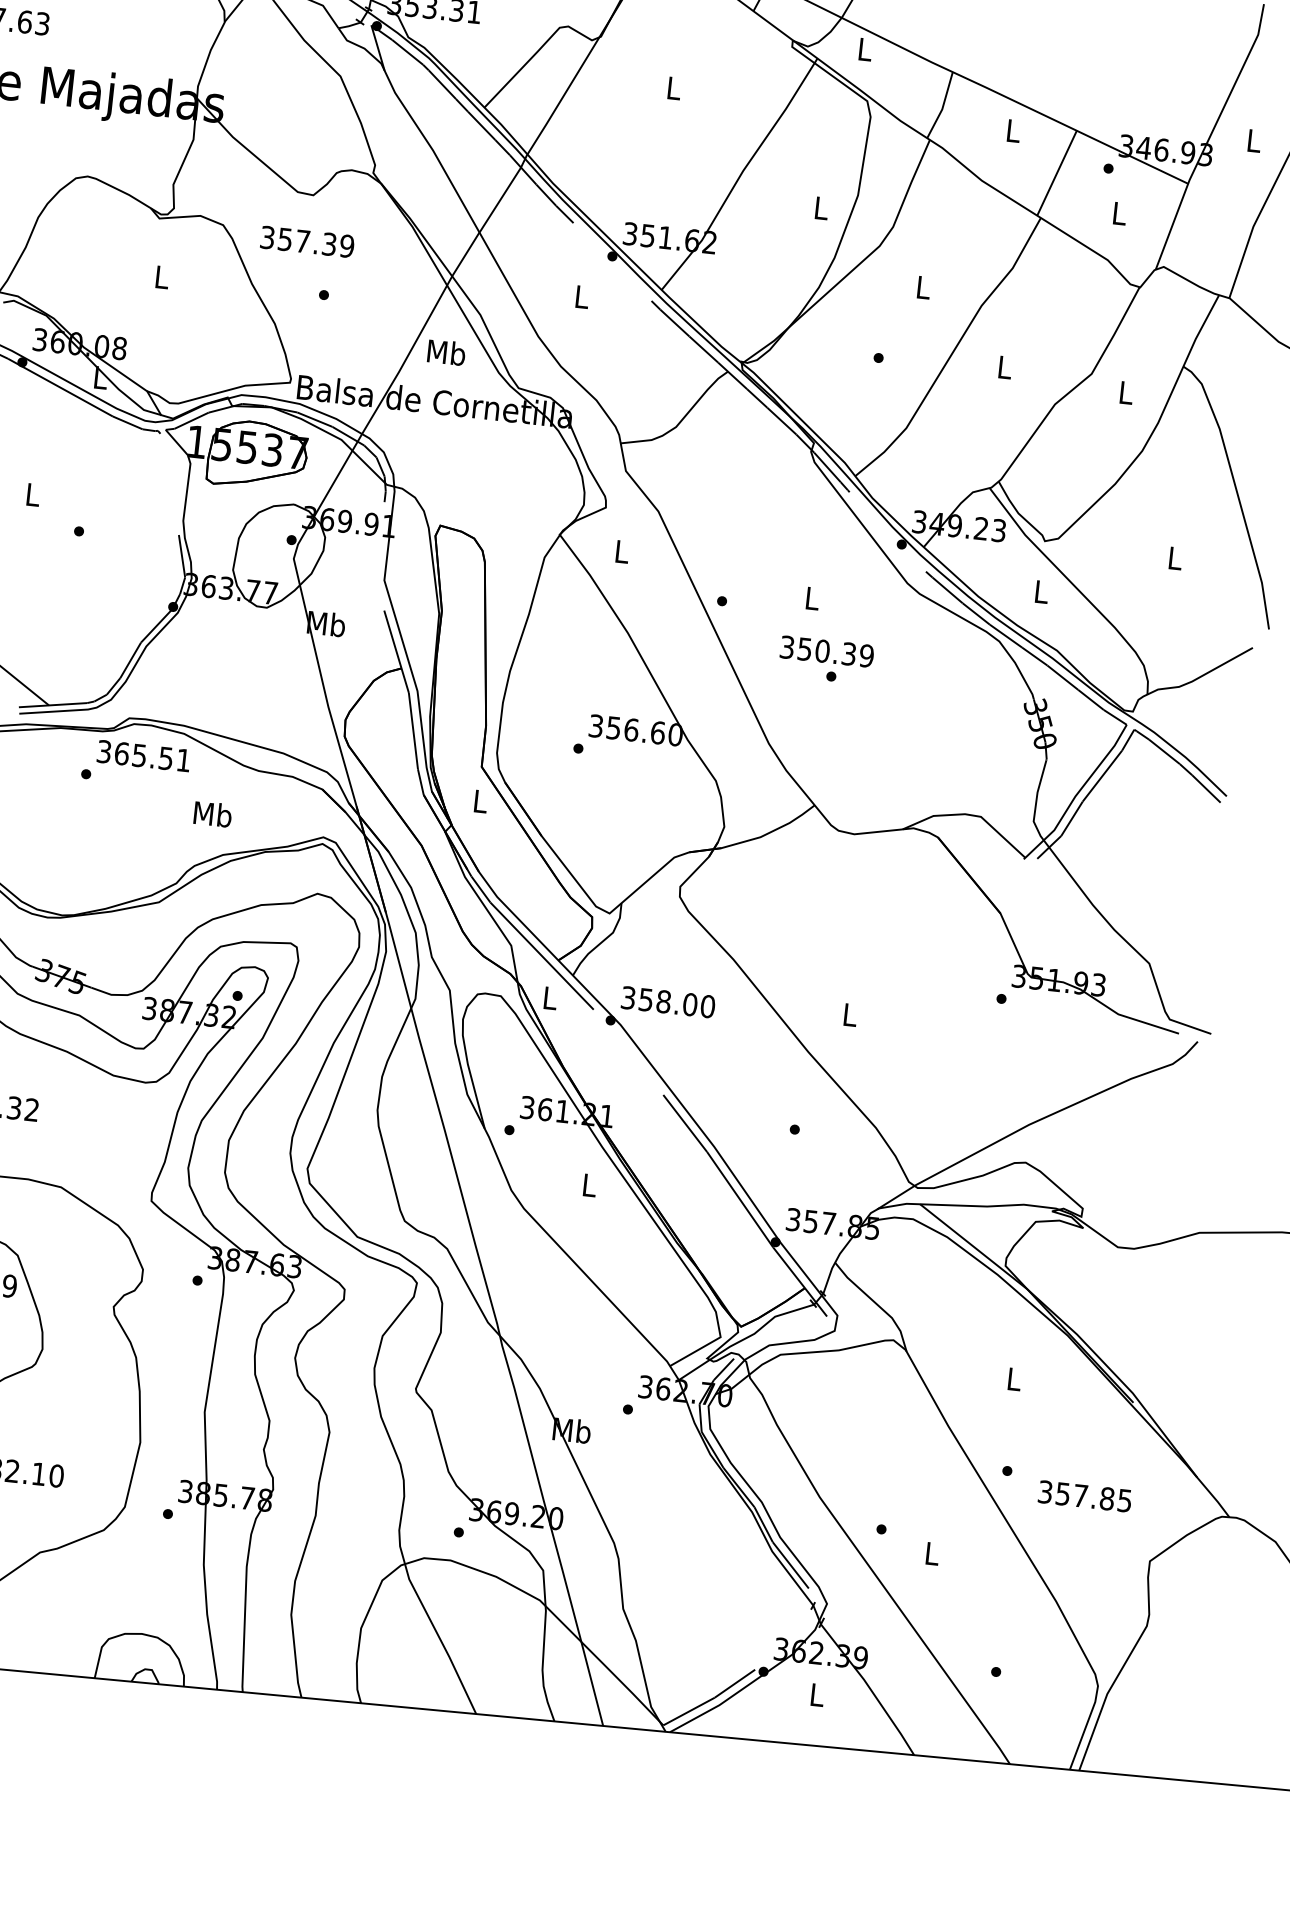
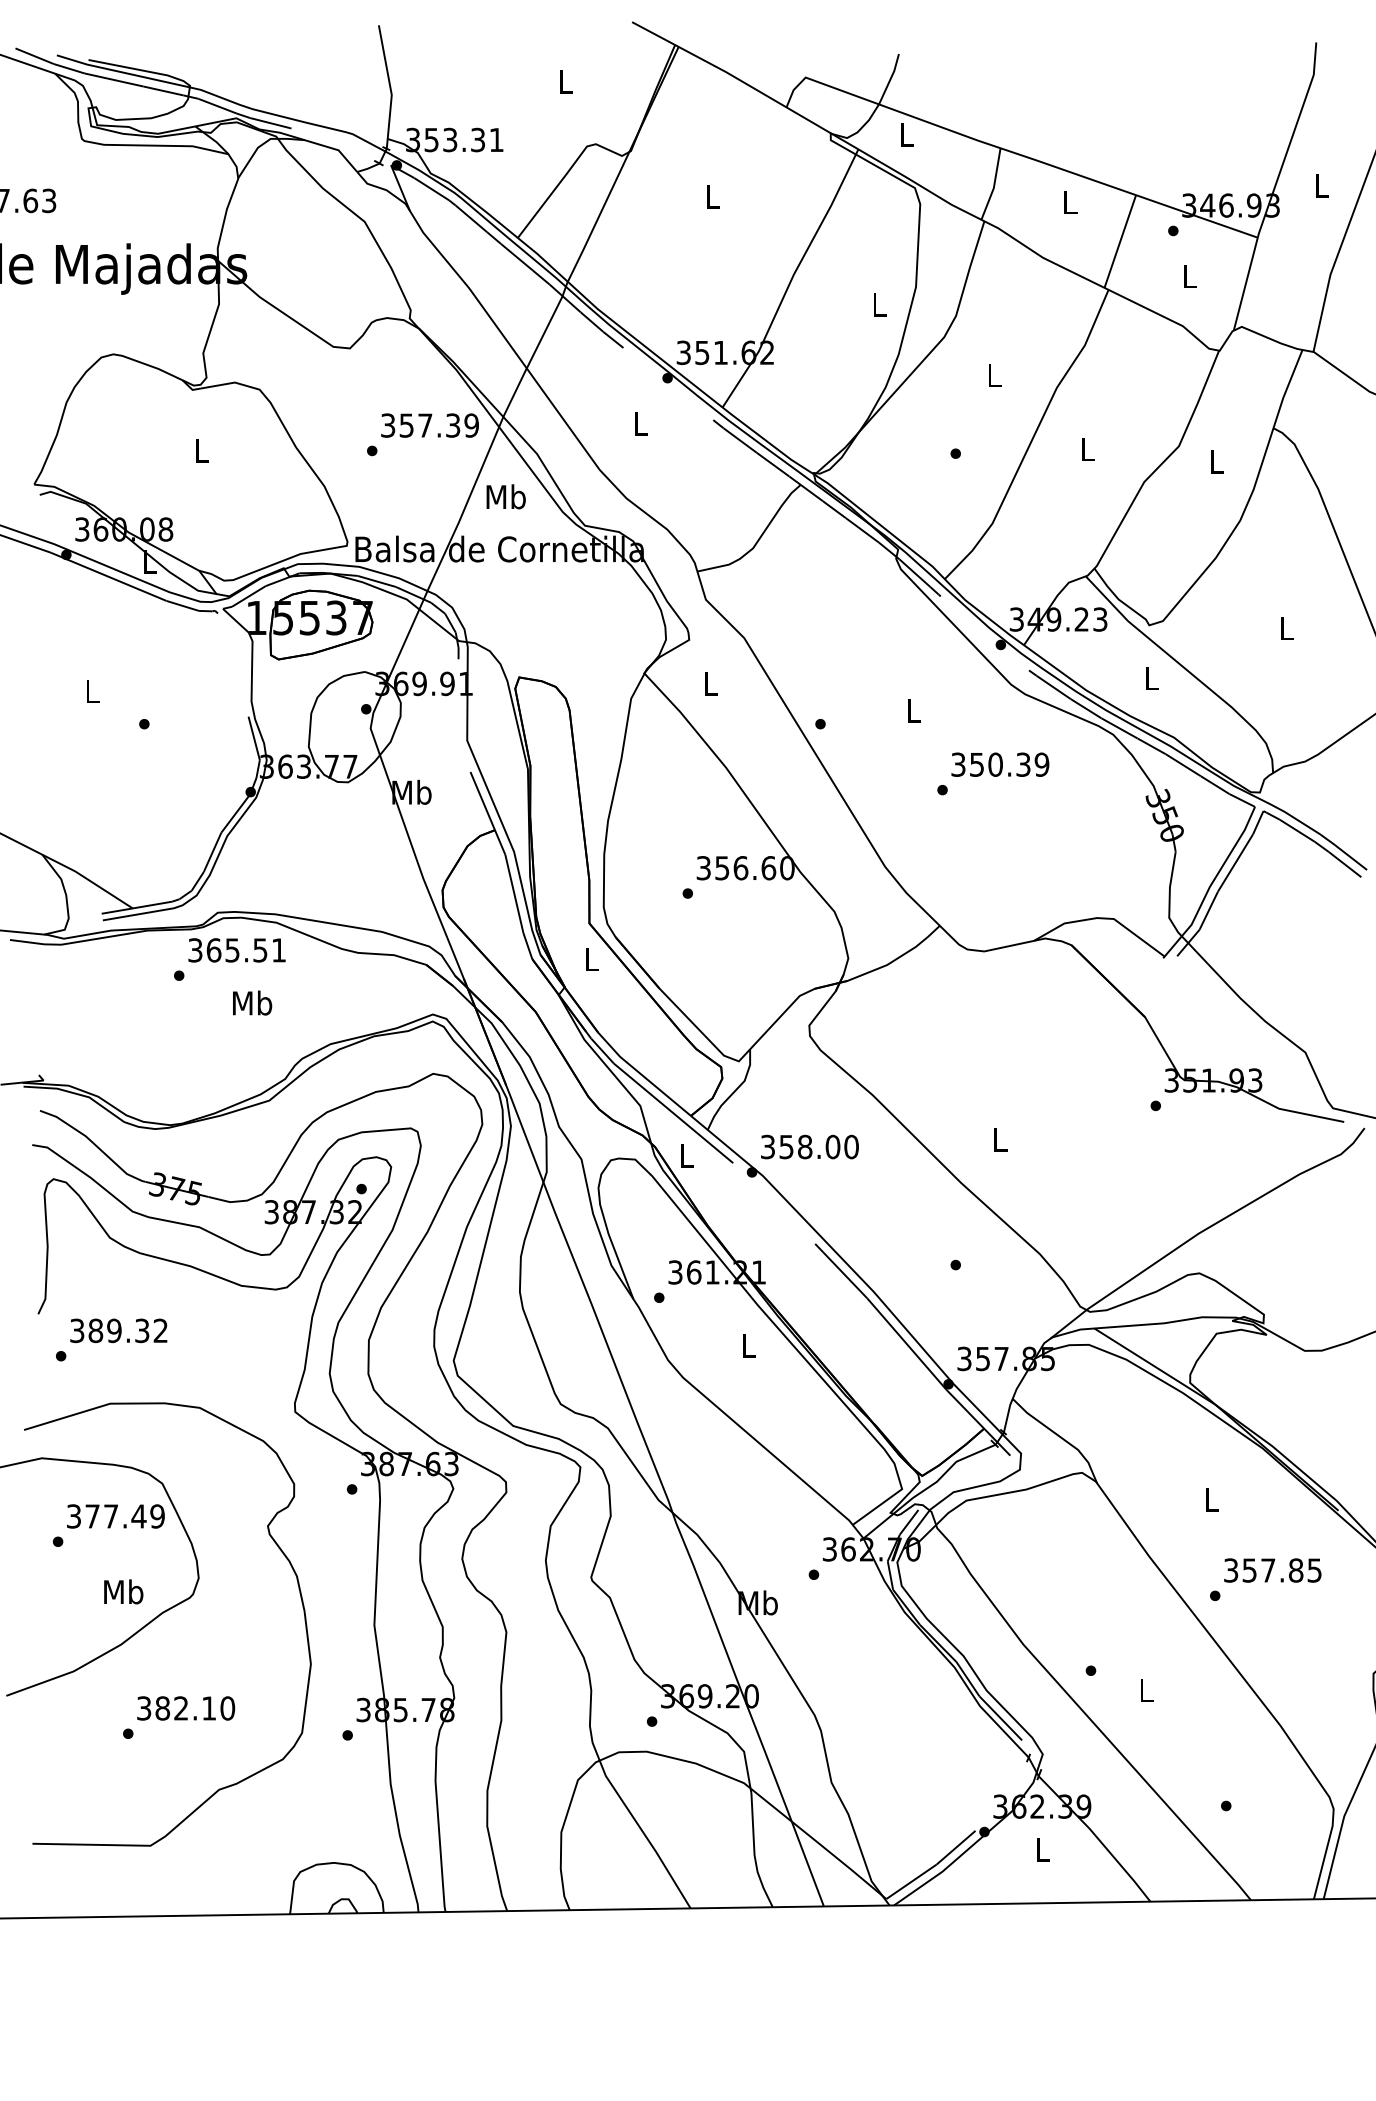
text: (306, 241) -> (429, 425), moved
text: (827, 651) -> (1000, 764), moved
text: (213, 813) -> (252, 1002), moved
text: (1084, 1496) -> (1272, 1570), moved

